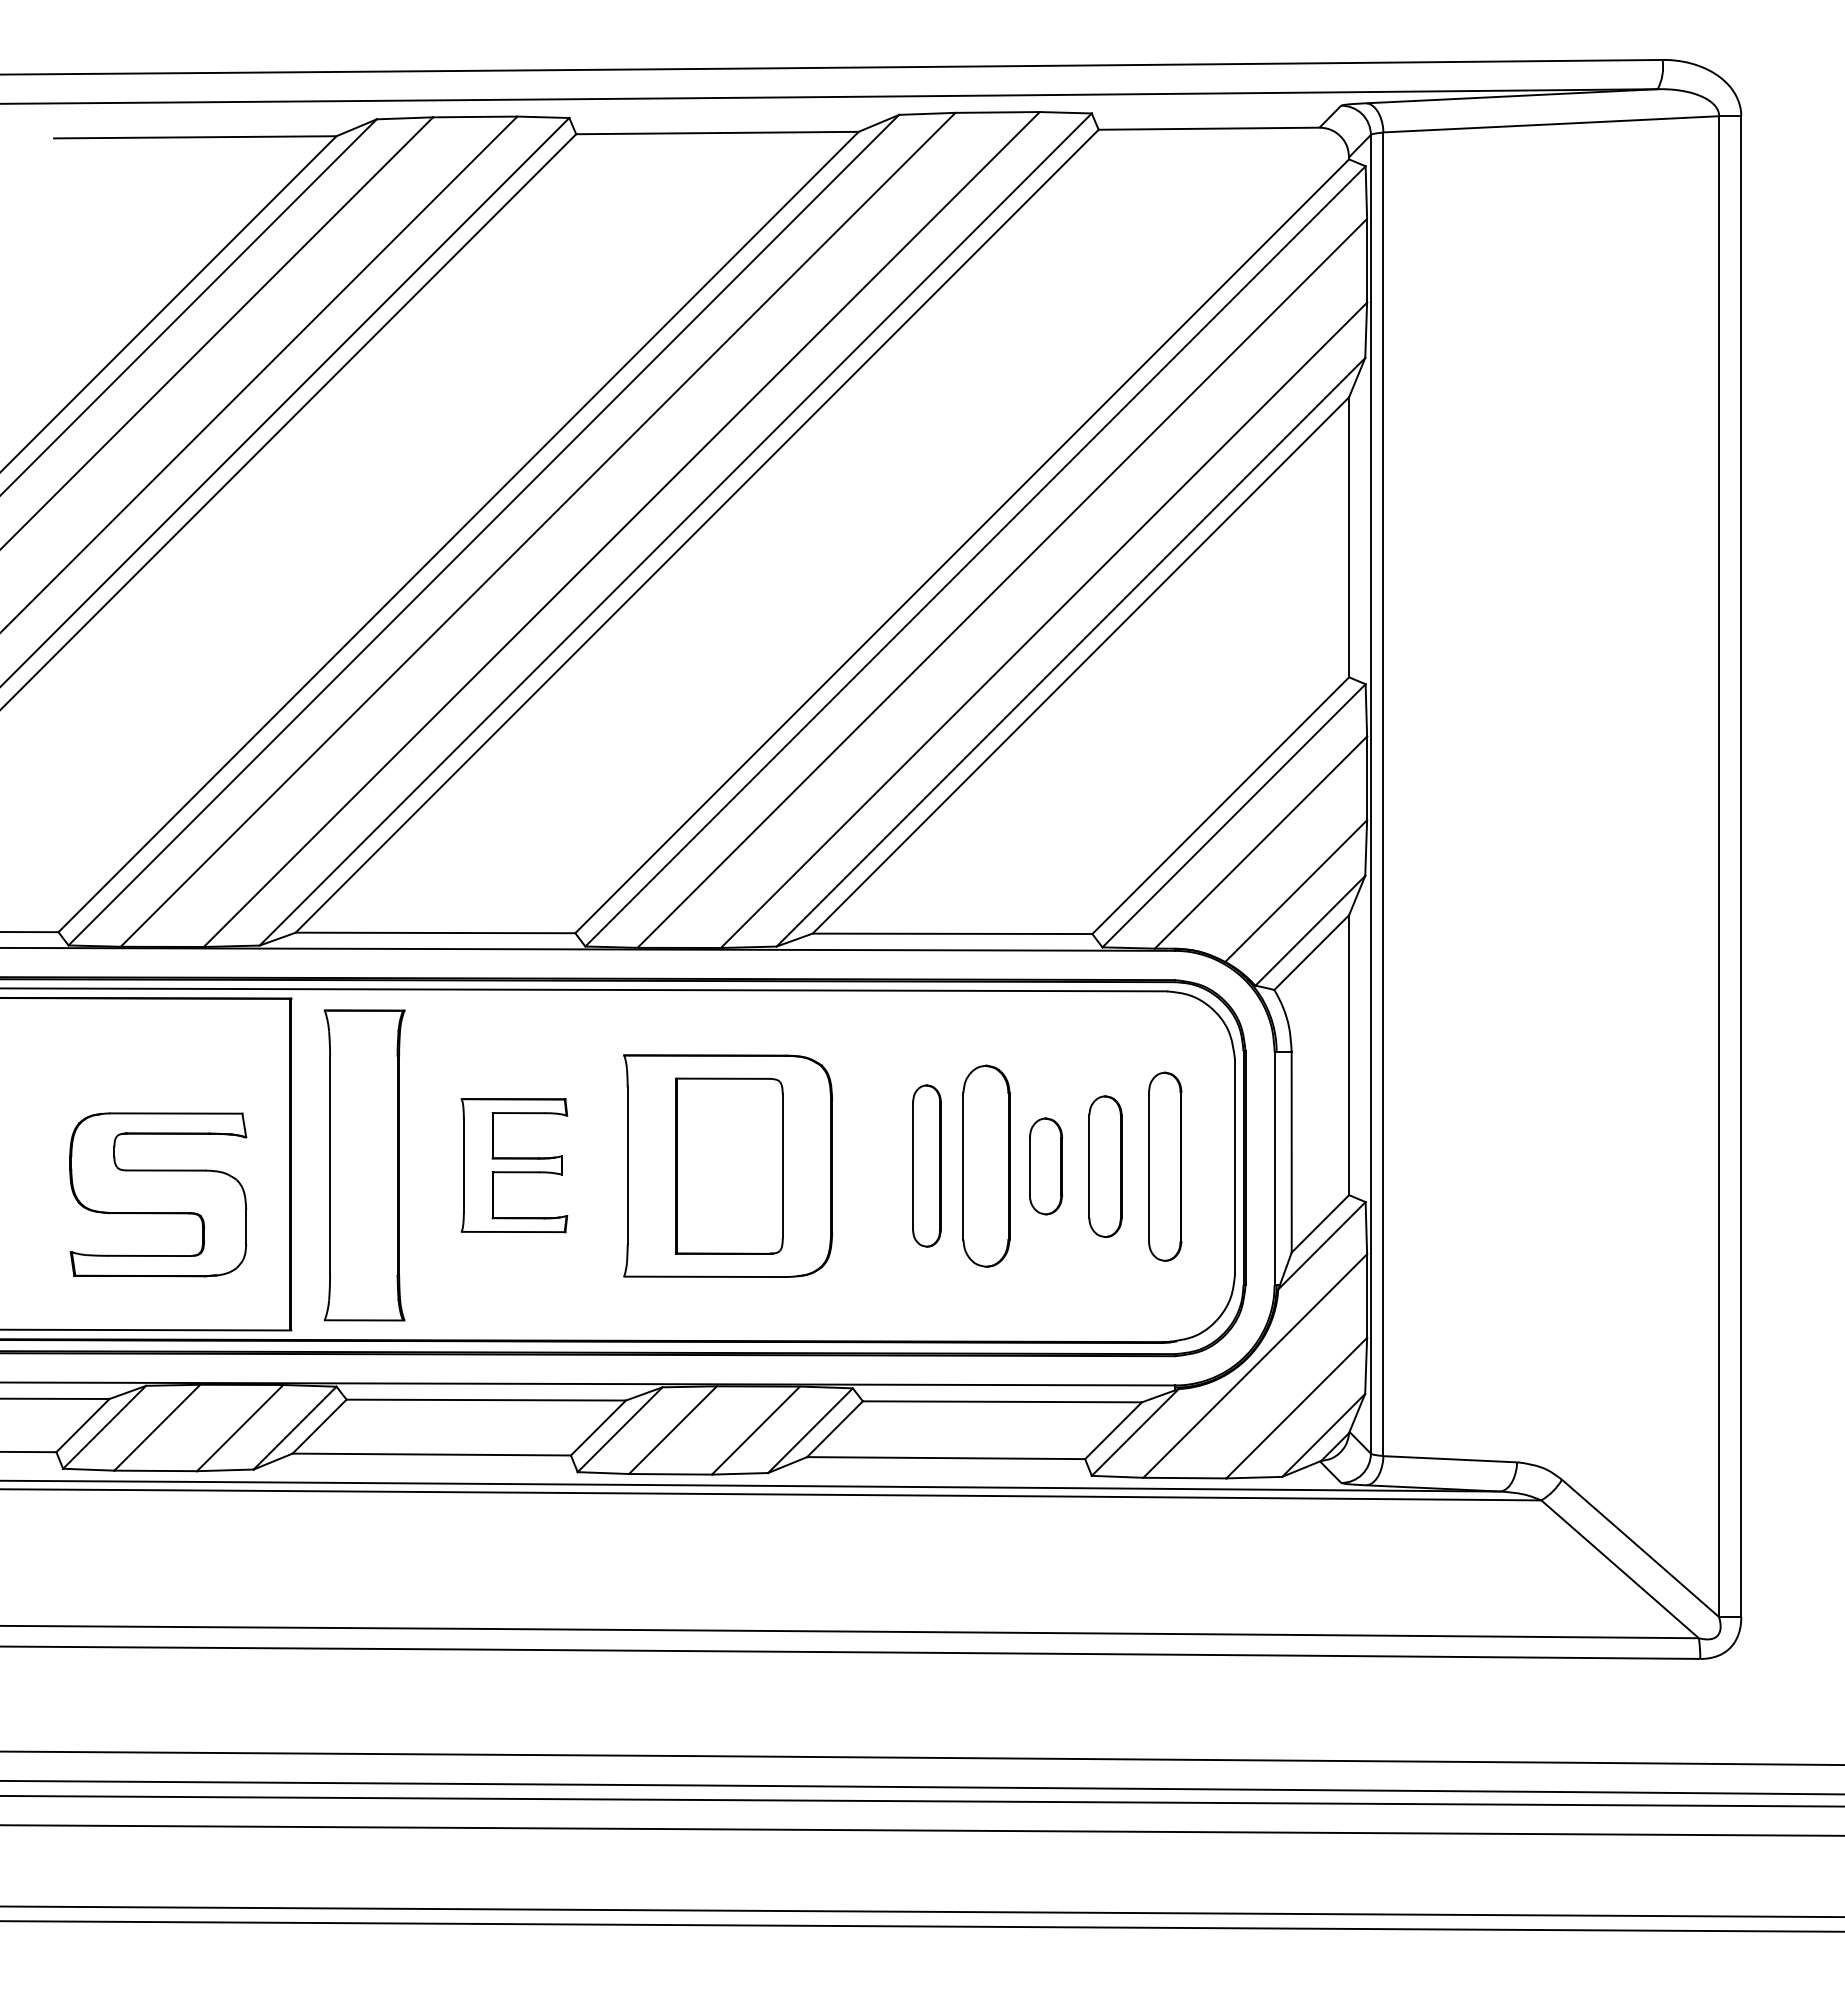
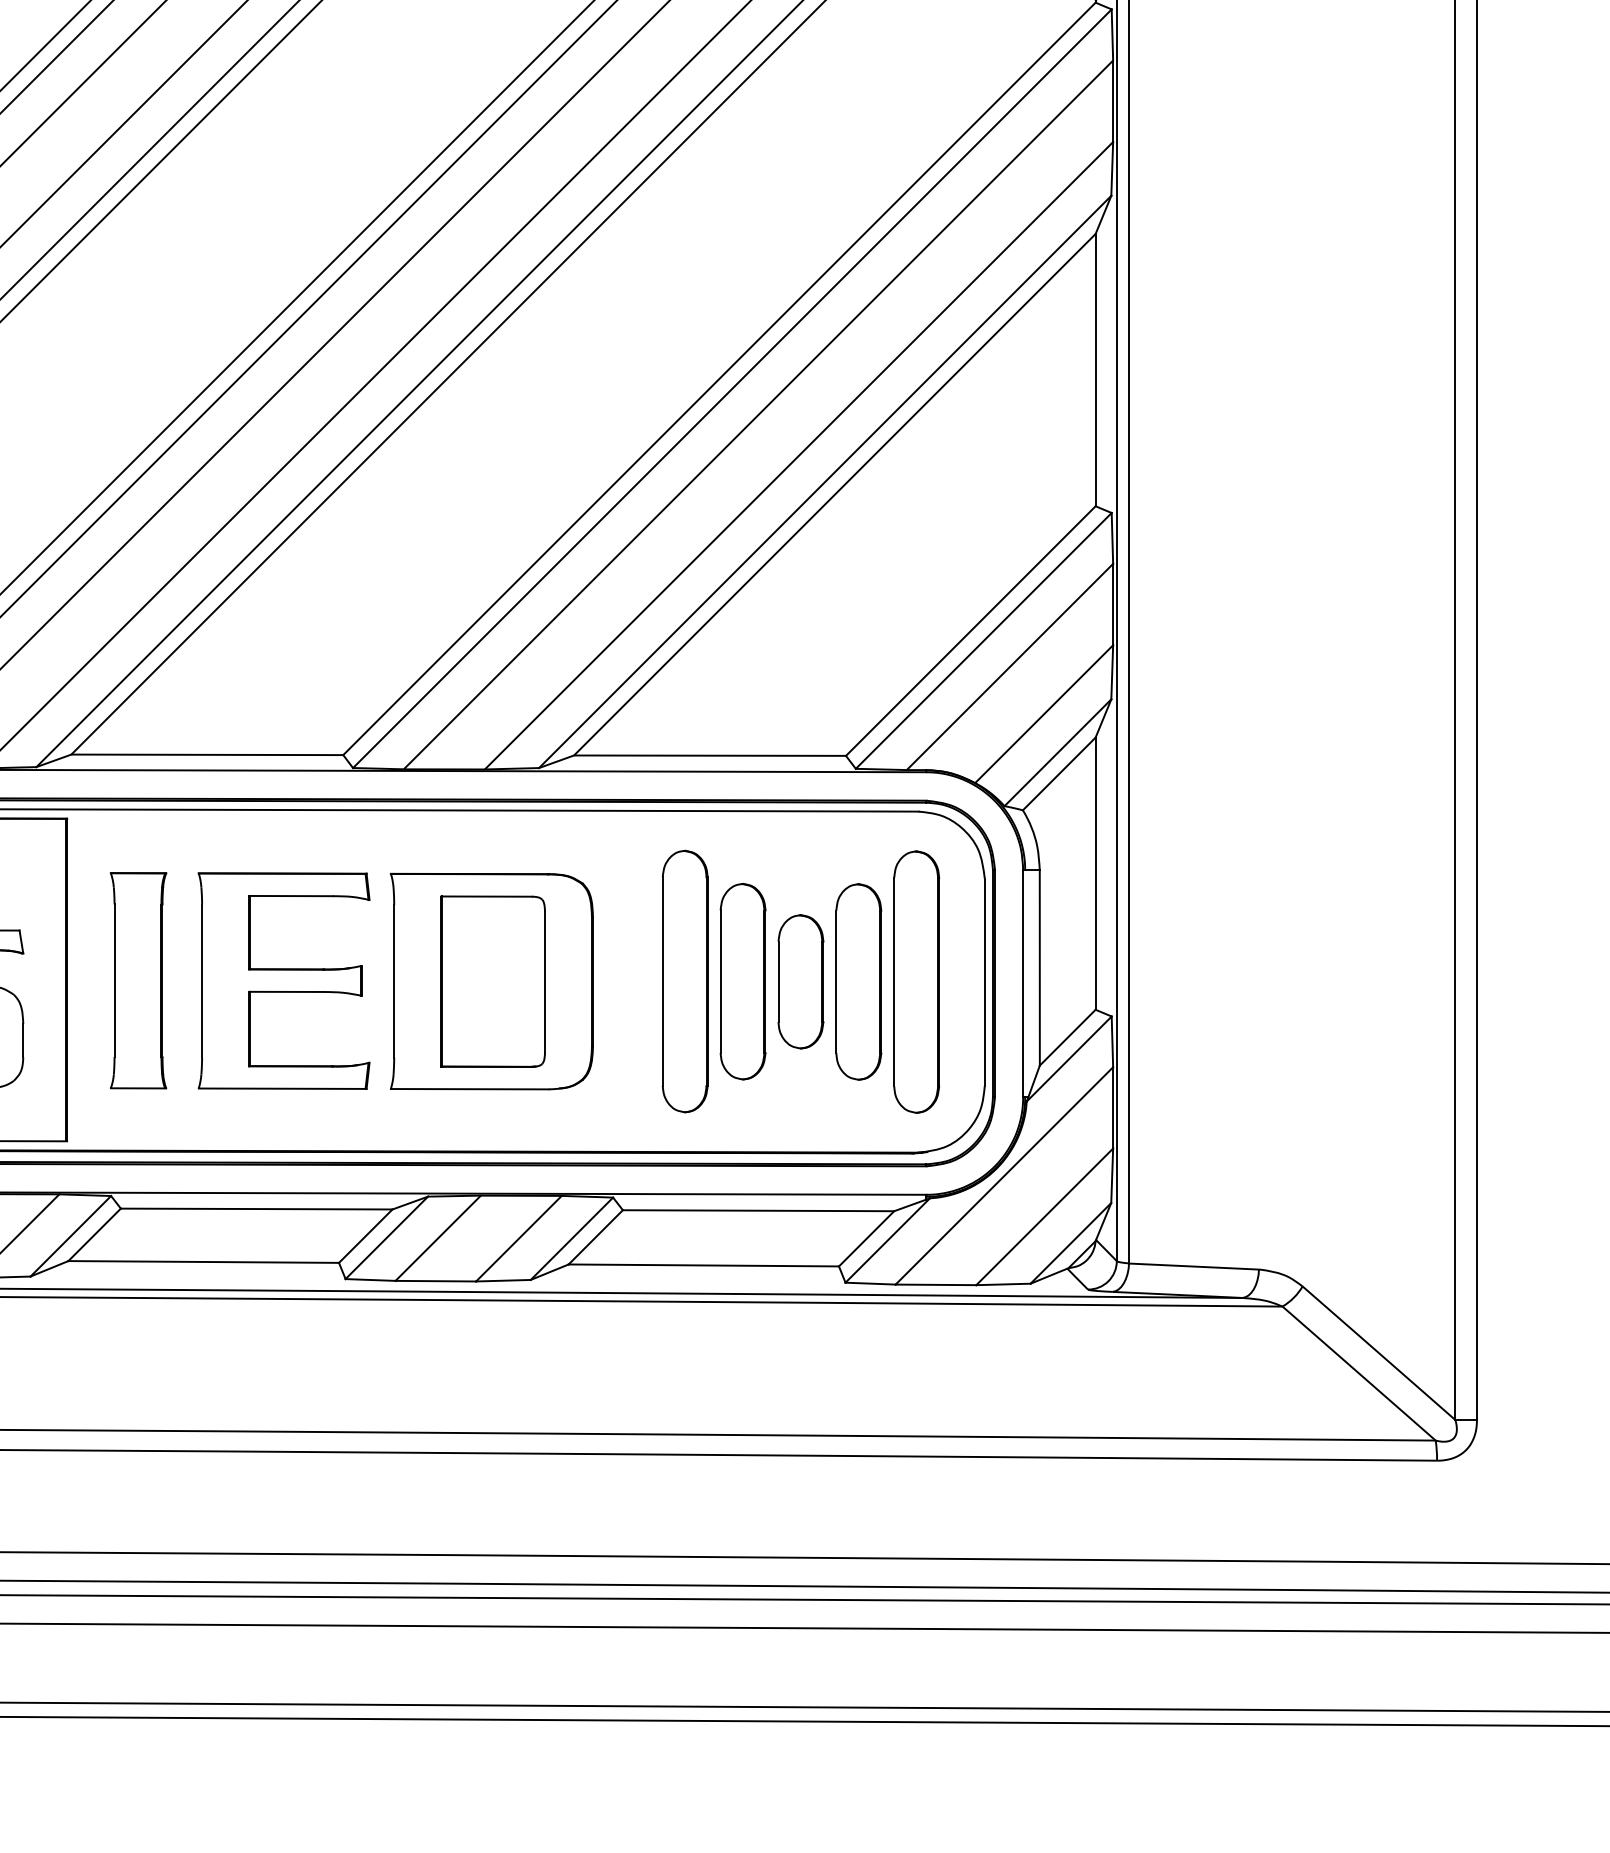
part: (364, 1164) -> (138, 979), size x0.71
part: (514, 1165) -> (284, 980), size x1.67
part: (926, 1165) -> (684, 980), size x1.67
part: (1045, 1166) -> (800, 981), size x1.43
part: (1105, 1166) -> (858, 981), size x1.43
part: (1165, 1166) -> (917, 981), size x1.43

